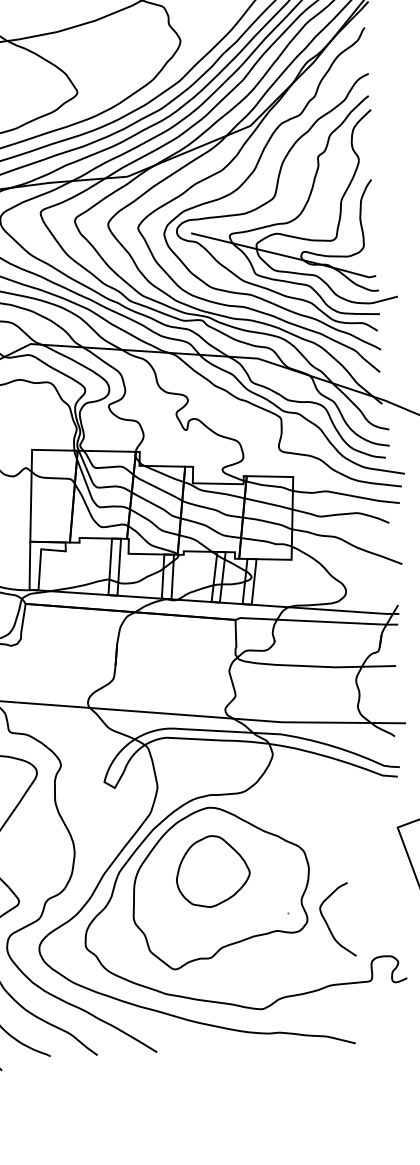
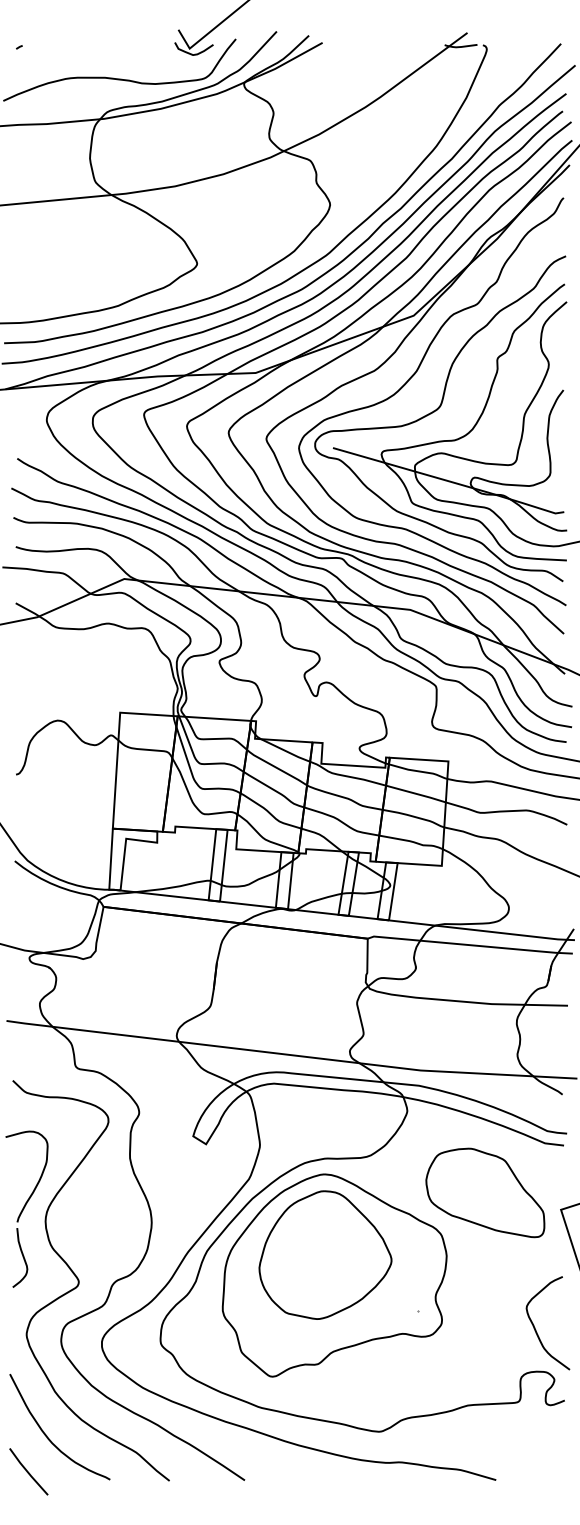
part: (337, 816) -> (485, 1192), added
part: (213, 870) -> (325, 1254), size x1.43
curve: (328, 925) -> (536, 1329), moved

